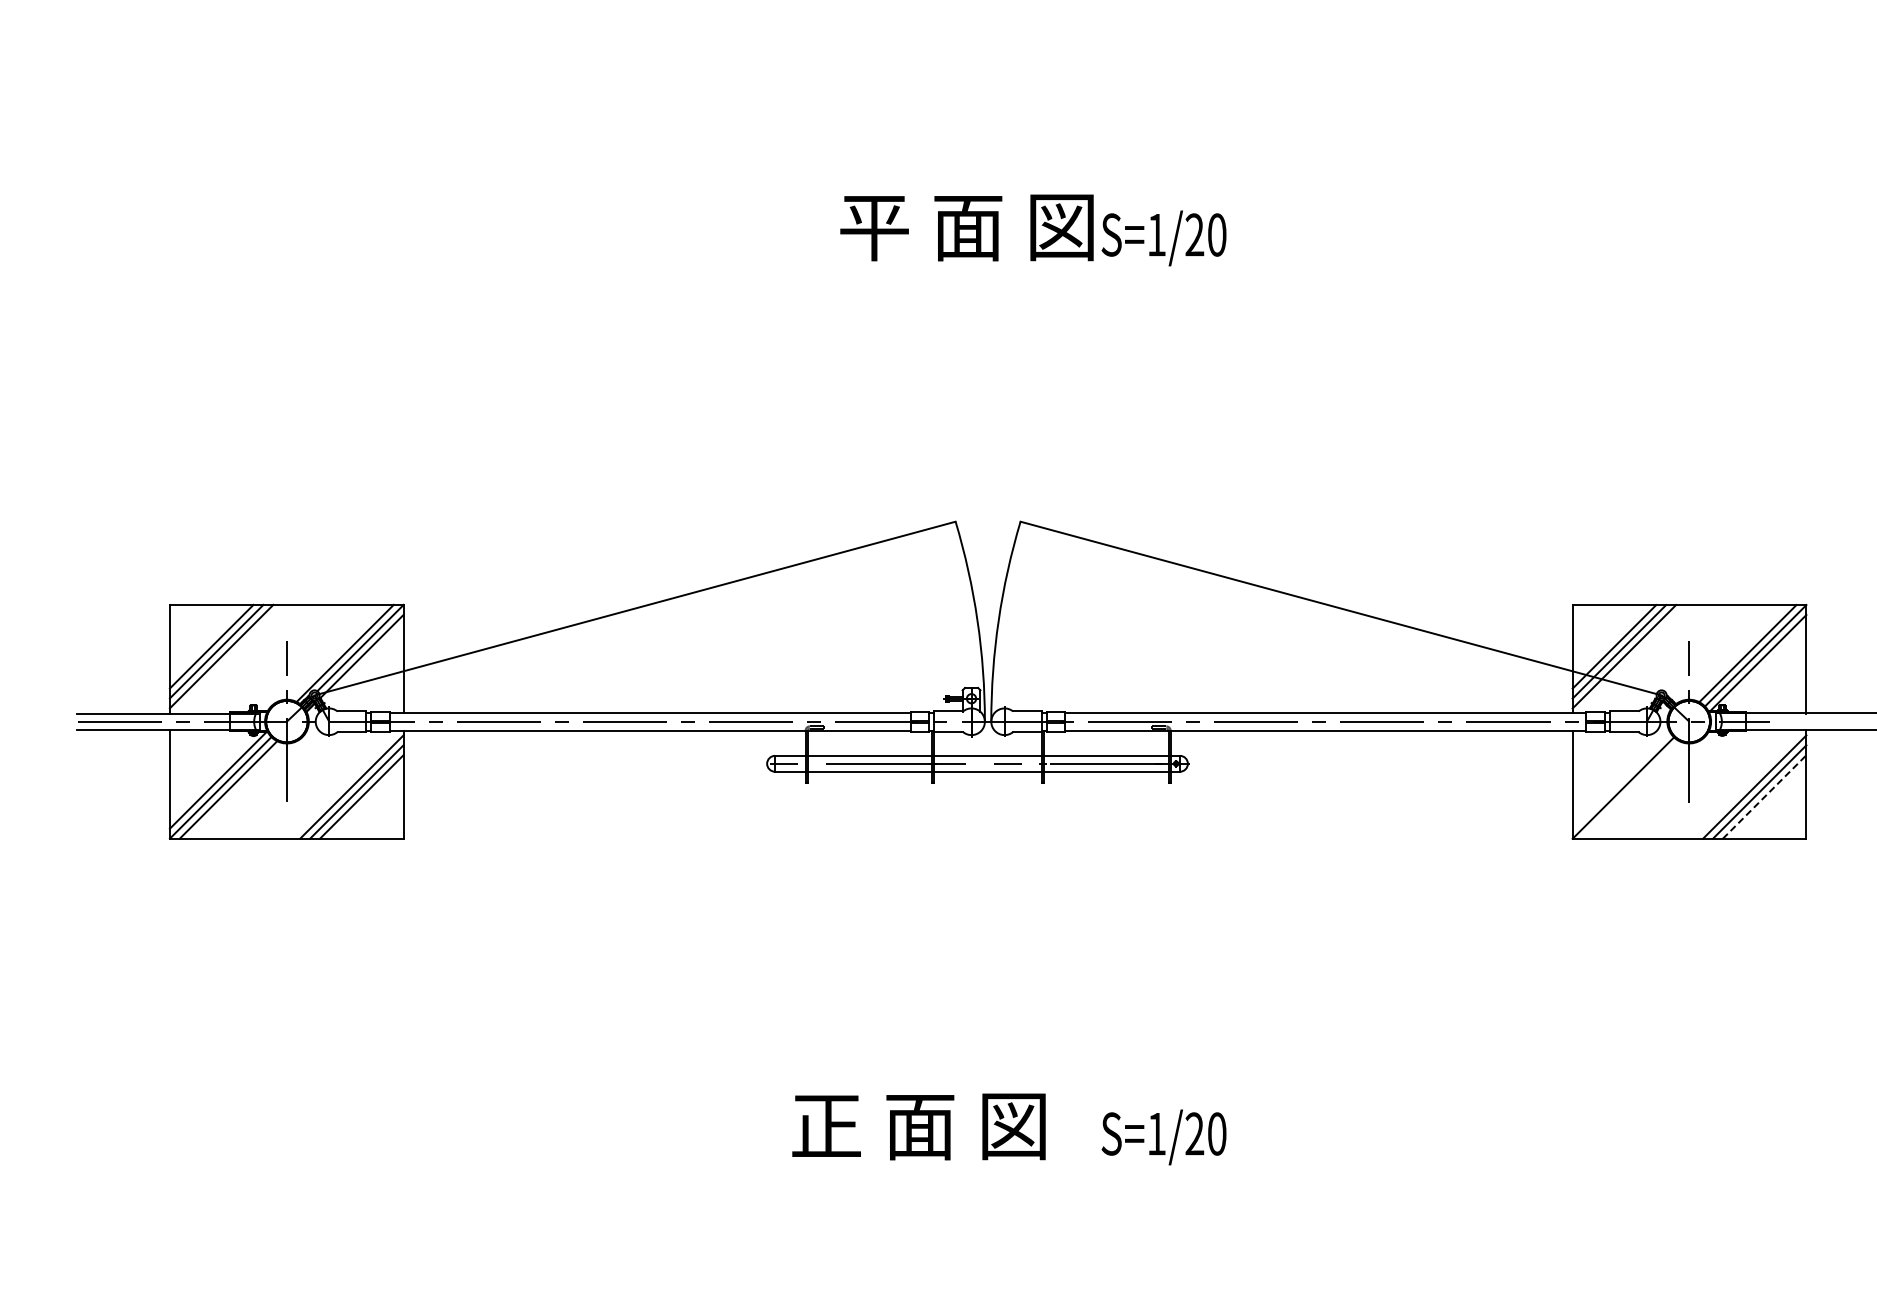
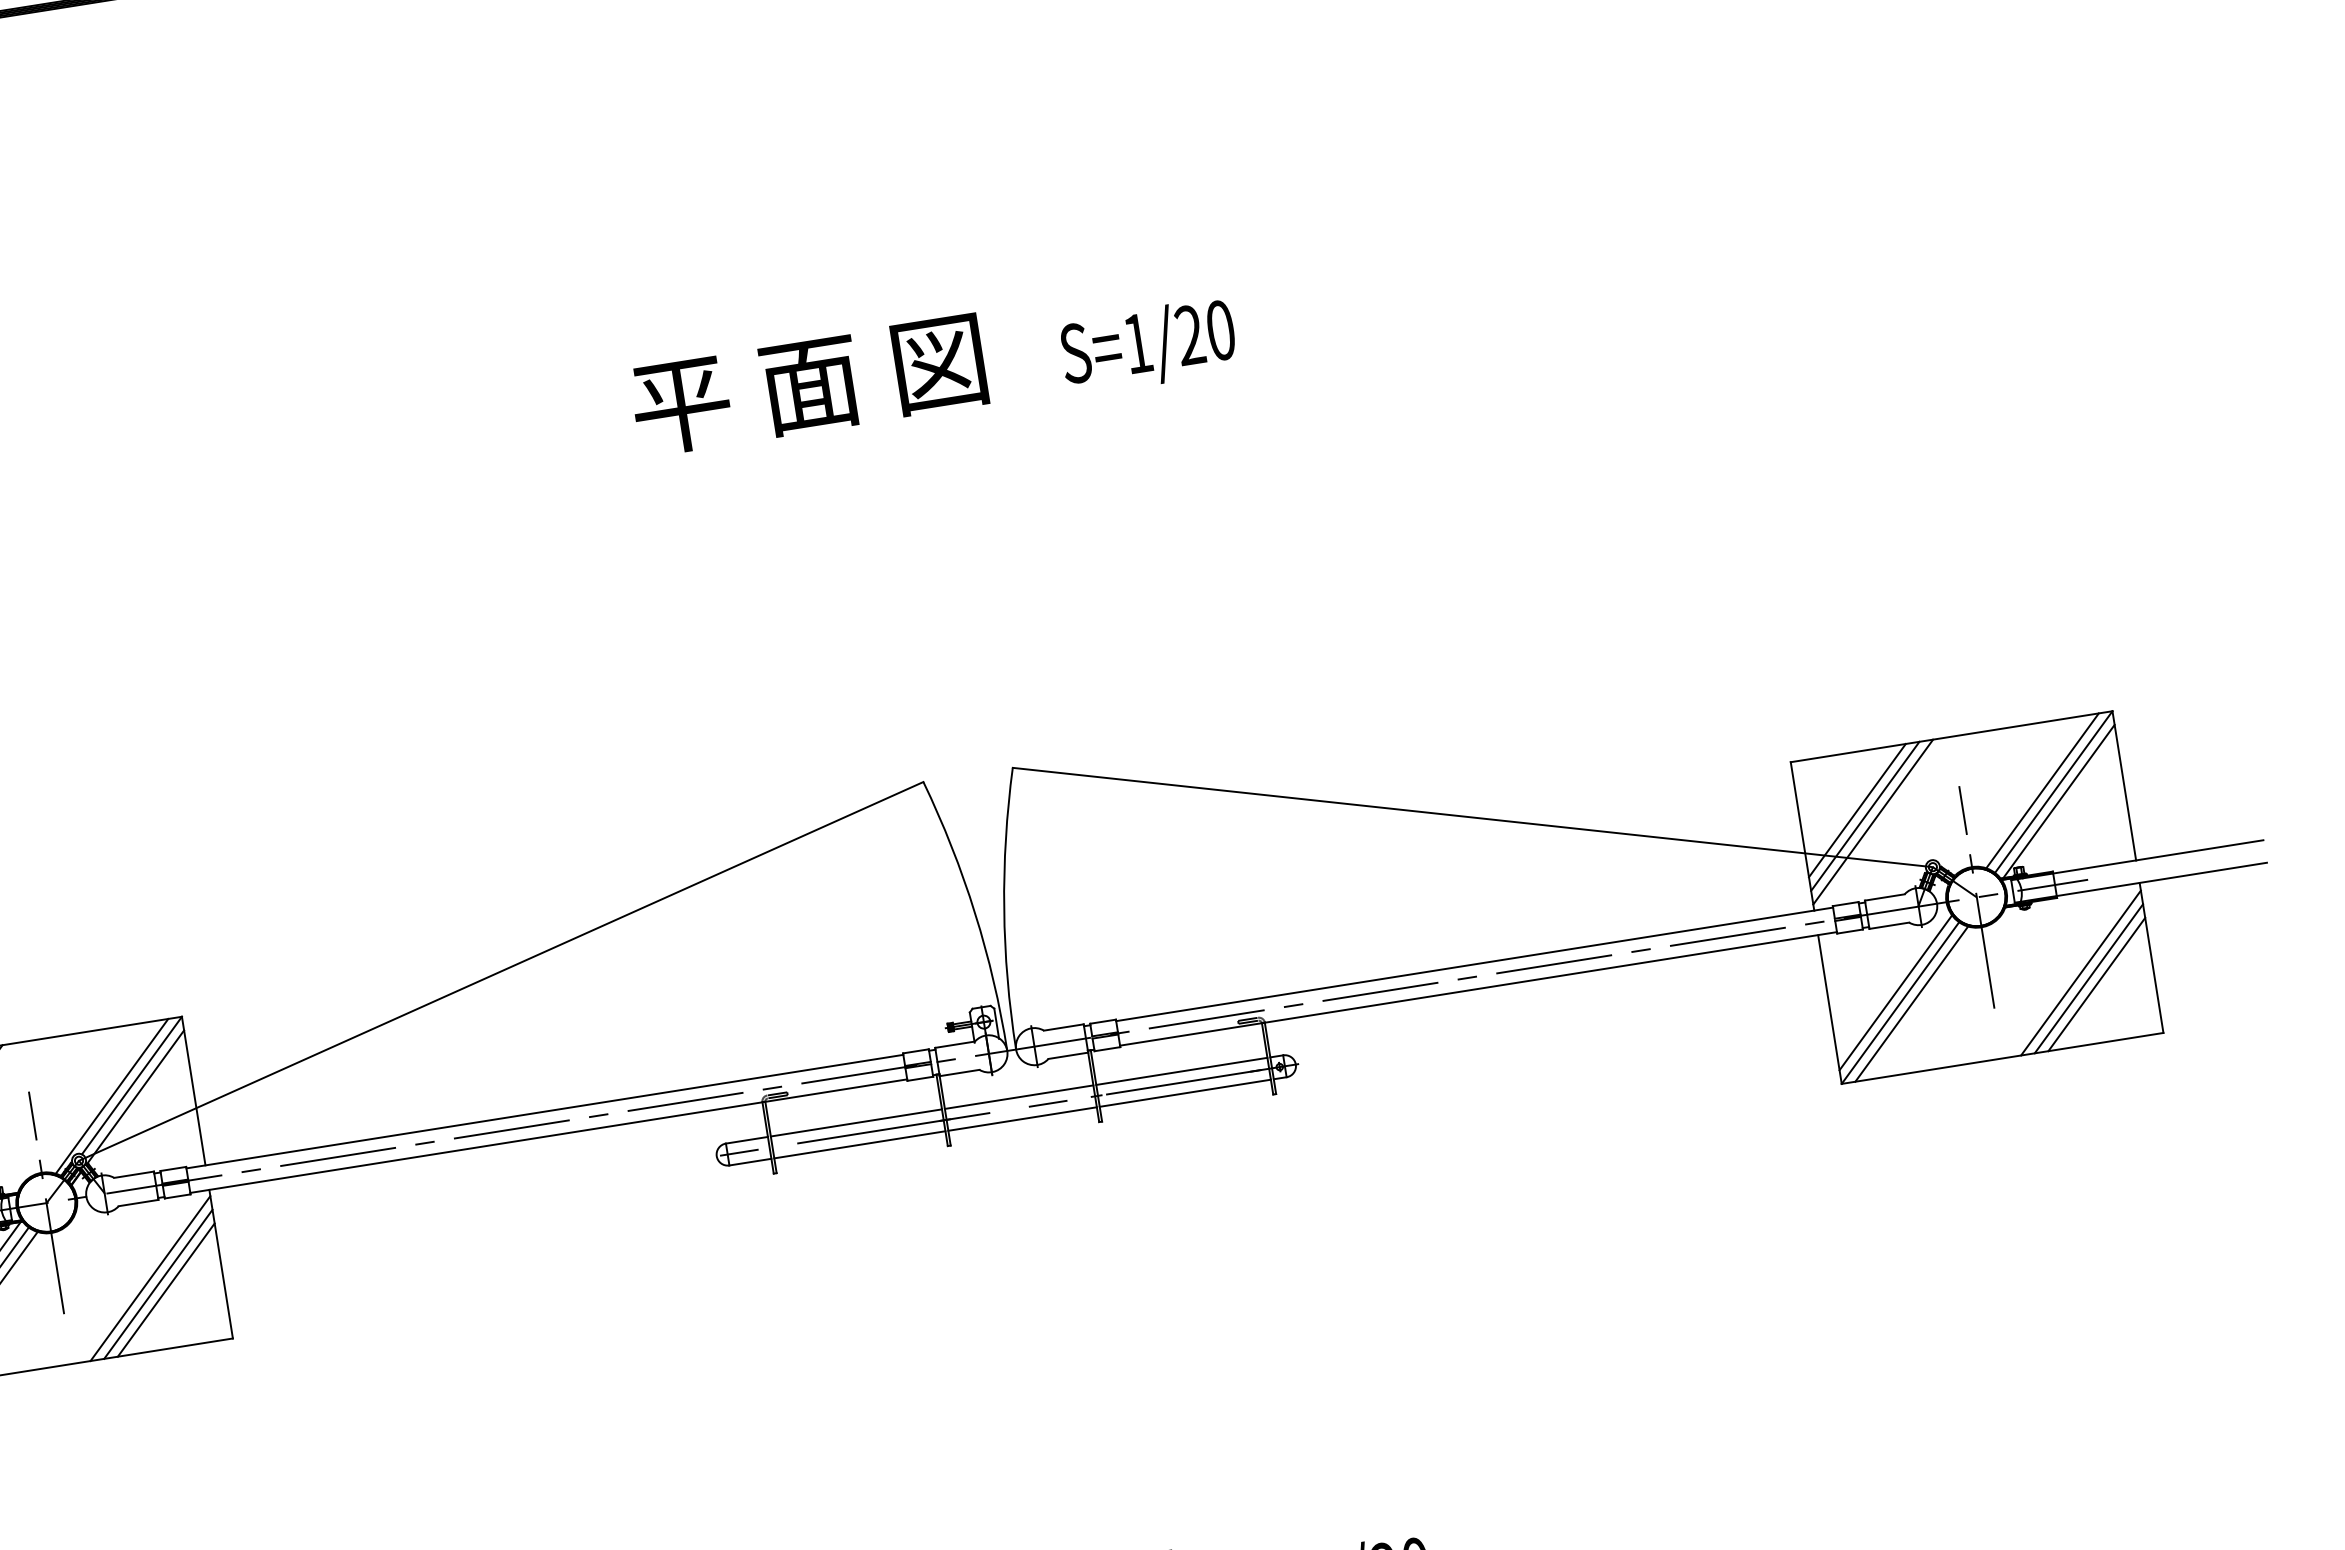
text: (966, 227) -> (808, 385), moved
line: (1620, 779) -> (1894, 991), added
line: (1630, 789) -> (1910, 1003), added
line: (1764, 796) -> (2096, 983), dashed -> solid

